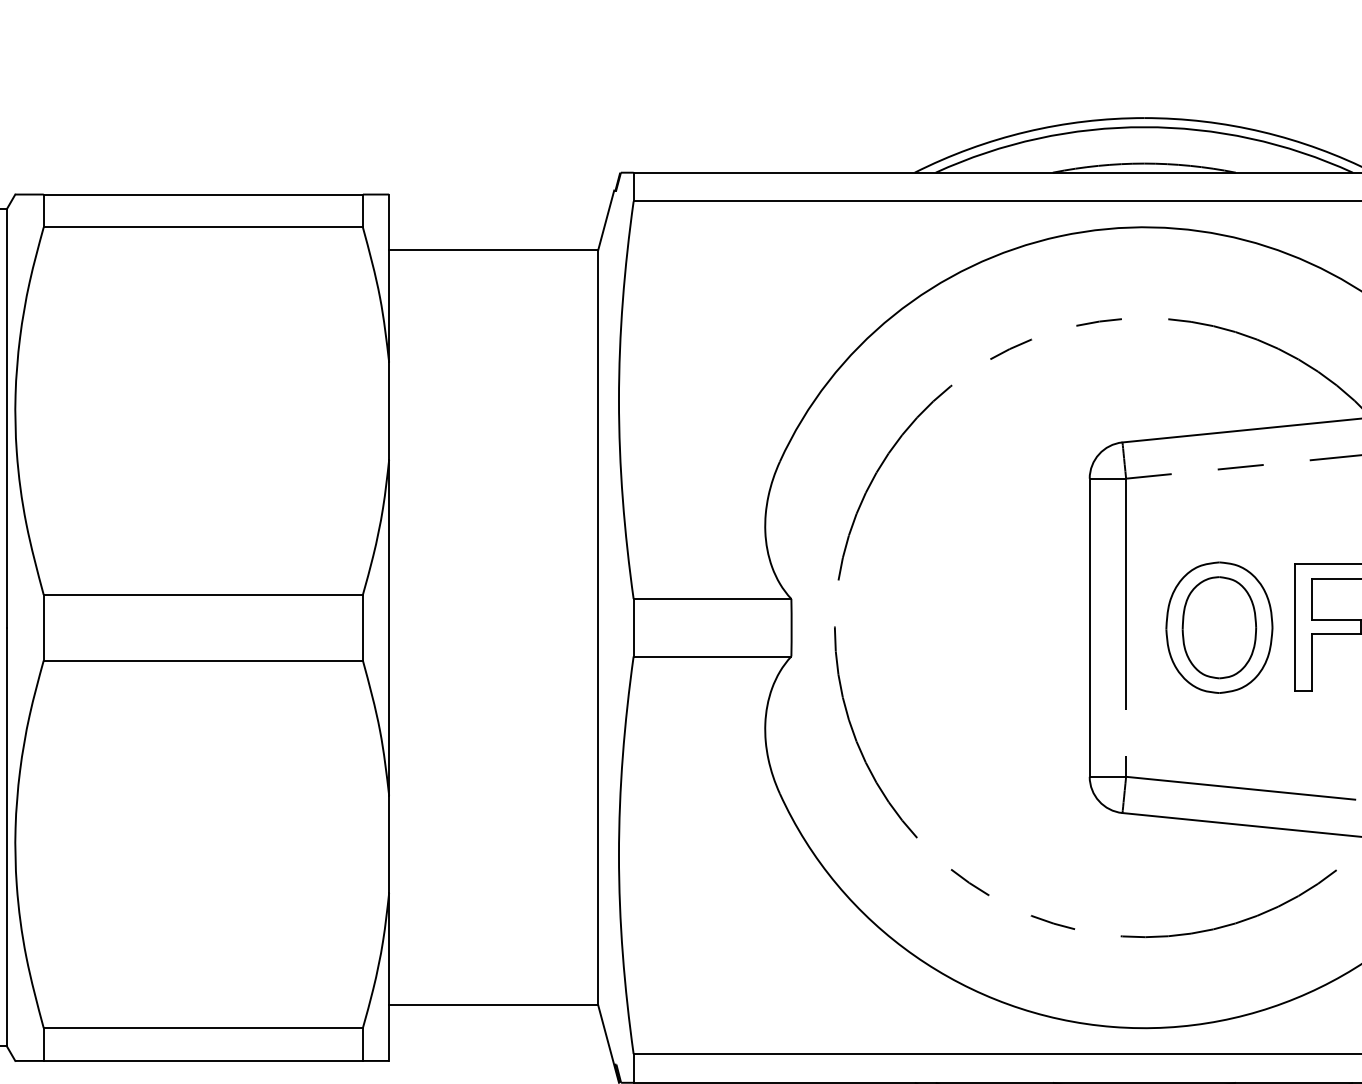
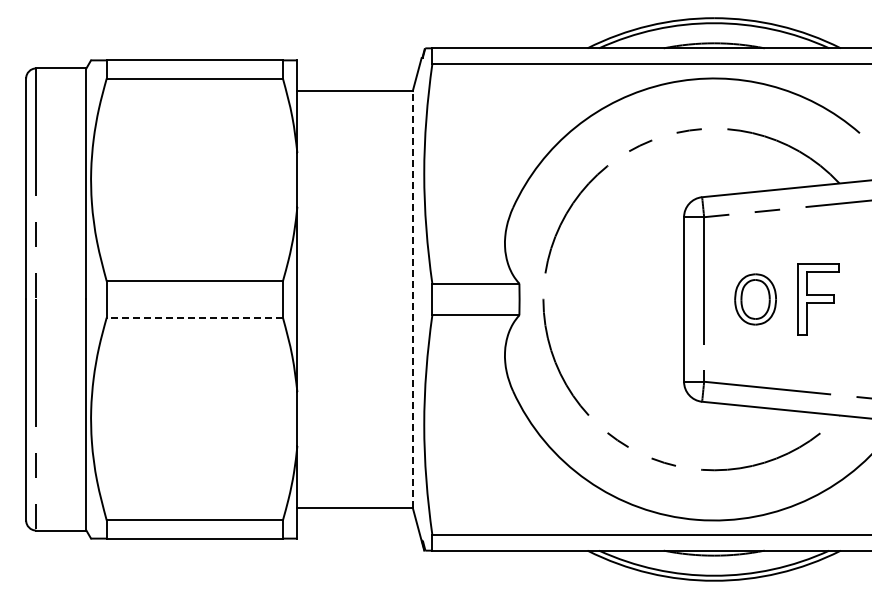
line: (597, 627) -> (412, 299), solid -> dashed
part: (1219, 627) -> (755, 299), size x0.7
line: (202, 660) -> (194, 317), solid -> dashed

